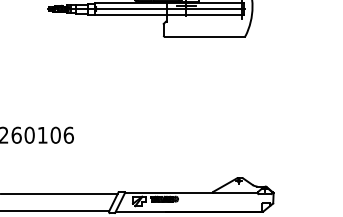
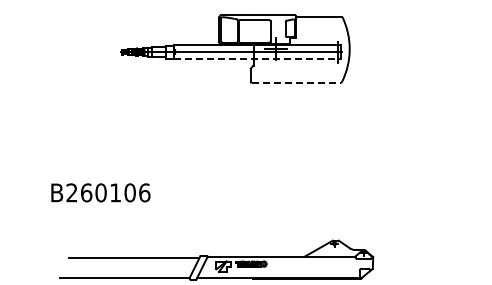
line: (169, 15) -> (257, 59), solid -> dashed
line: (204, 36) -> (296, 82), solid -> dashed

